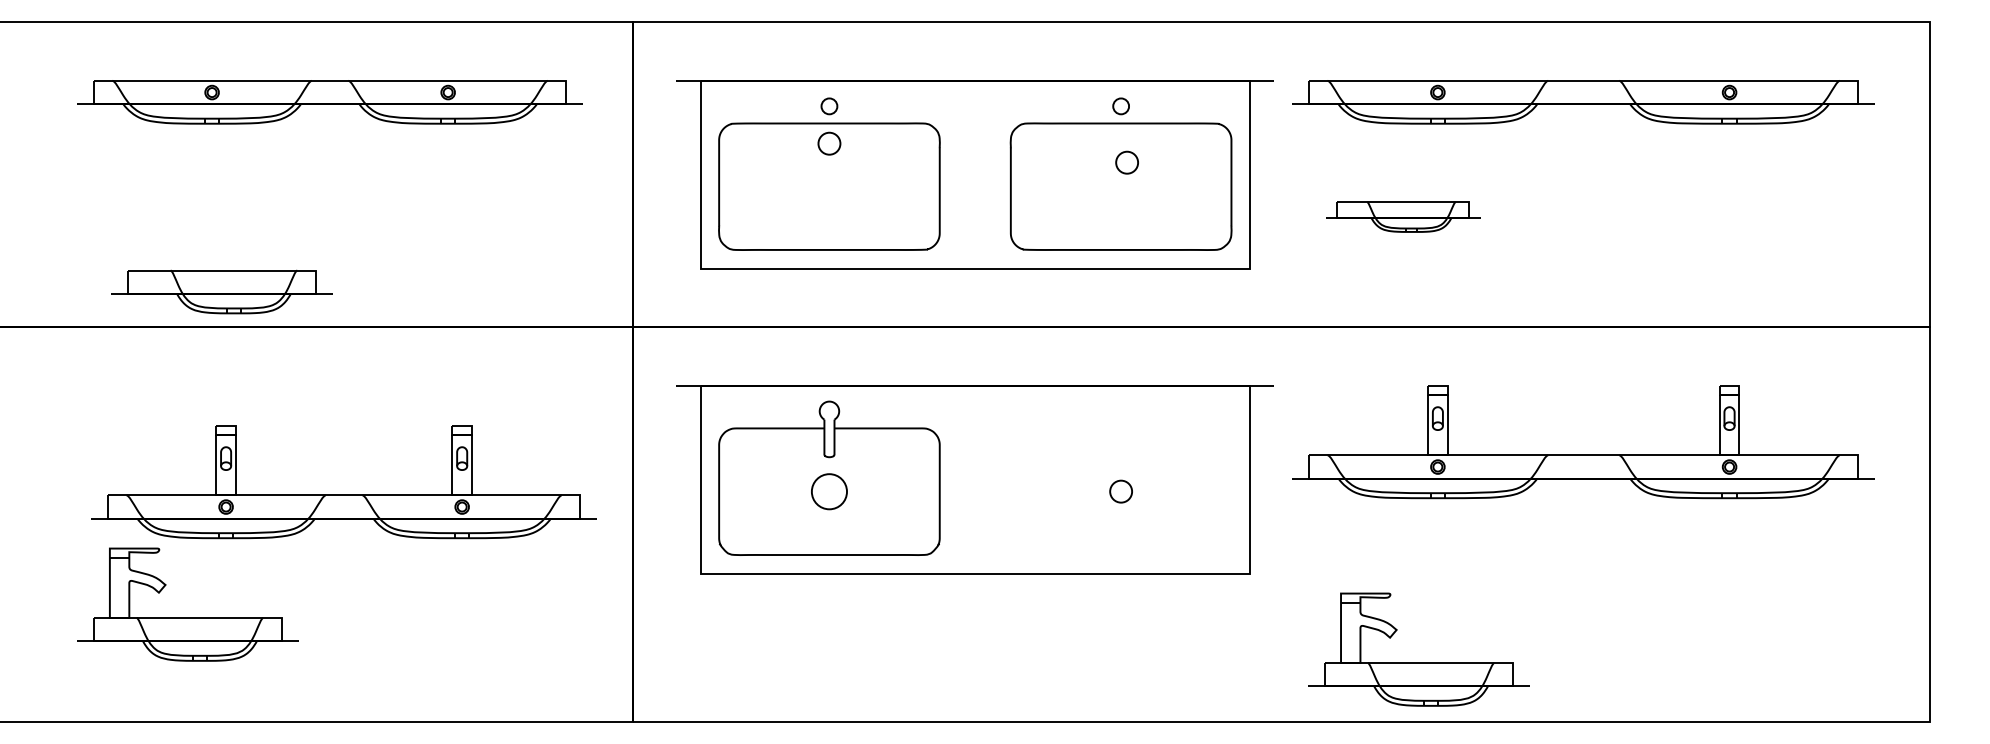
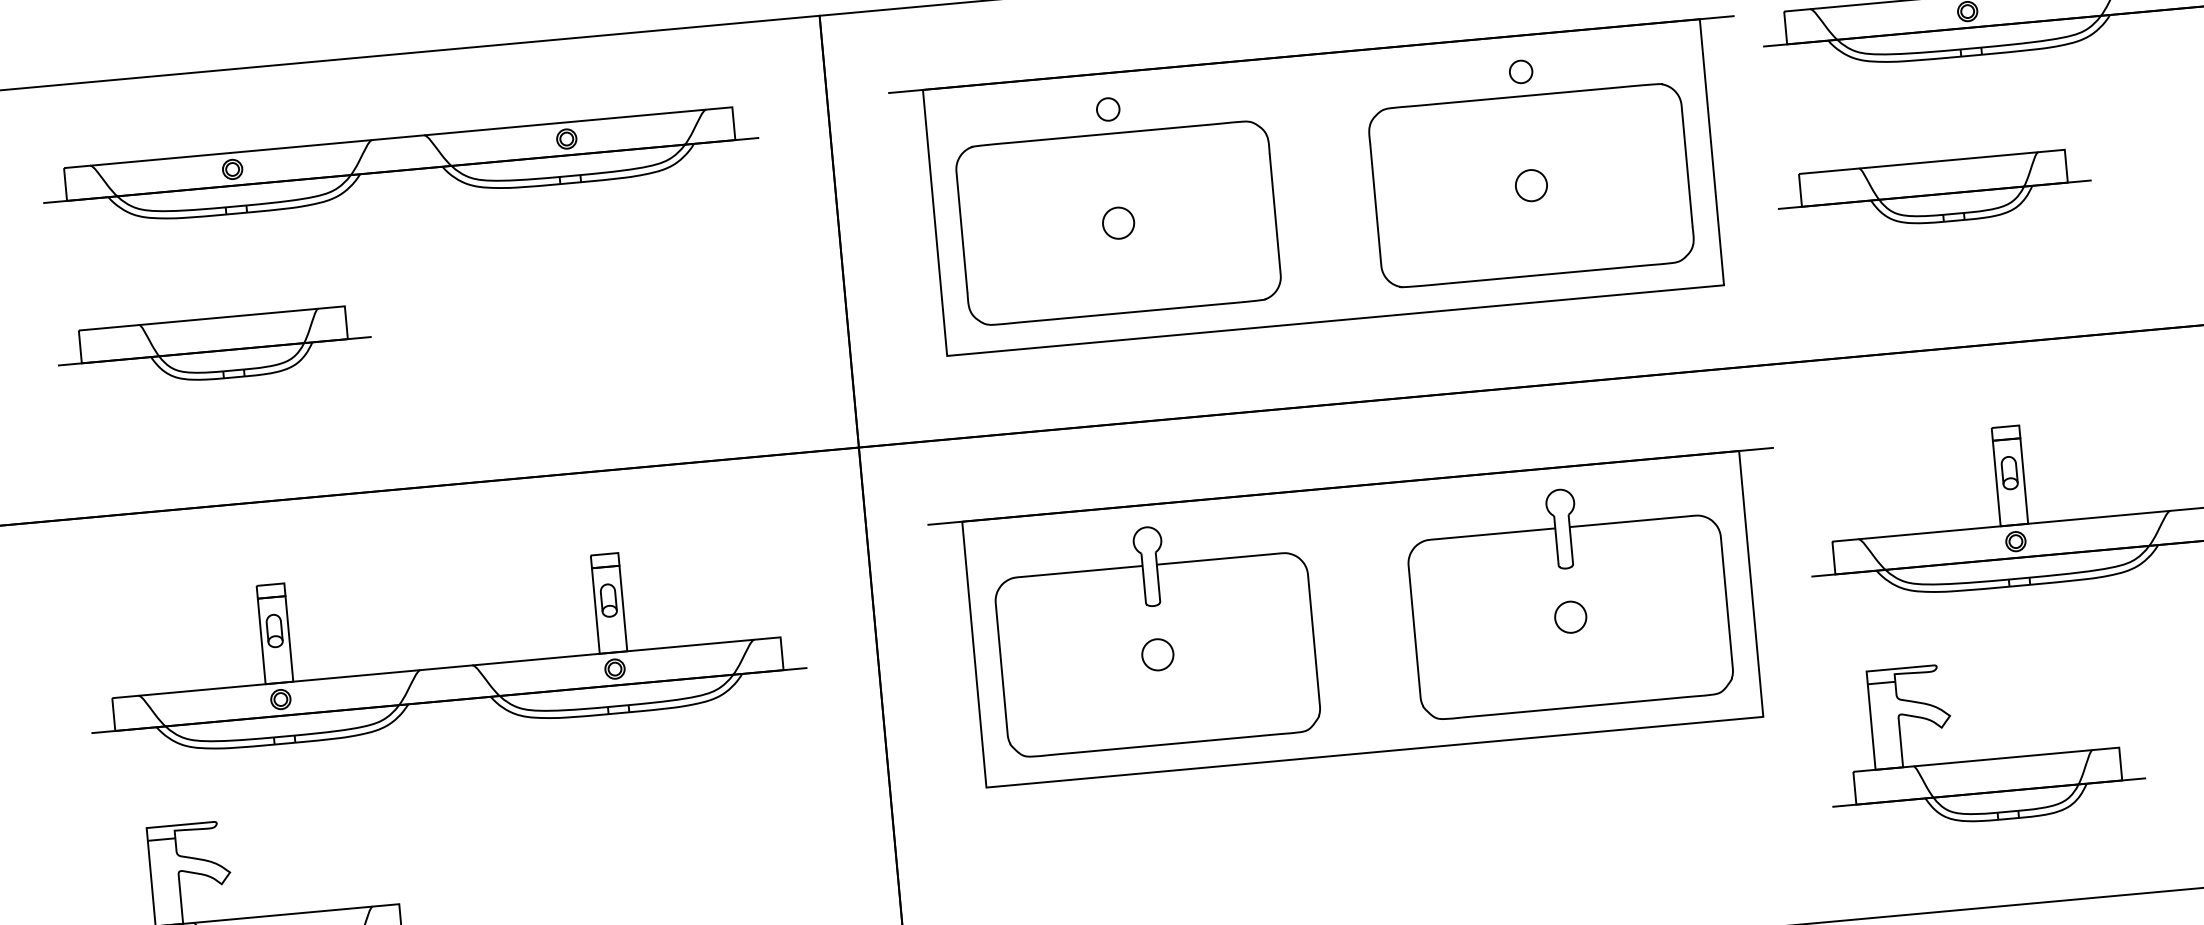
circle: (829, 143) -> (1118, 222), moved
circle: (1126, 162) -> (1530, 185), moved
part: (1402, 216) -> (1933, 191), size x1.43
part: (221, 291) -> (213, 348), moved
part: (1121, 477) -> (1569, 597), added
circle: (829, 491) -> (1157, 654), size x0.62
part: (343, 494) -> (445, 666), moved
part: (1418, 662) -> (1985, 759), moved

